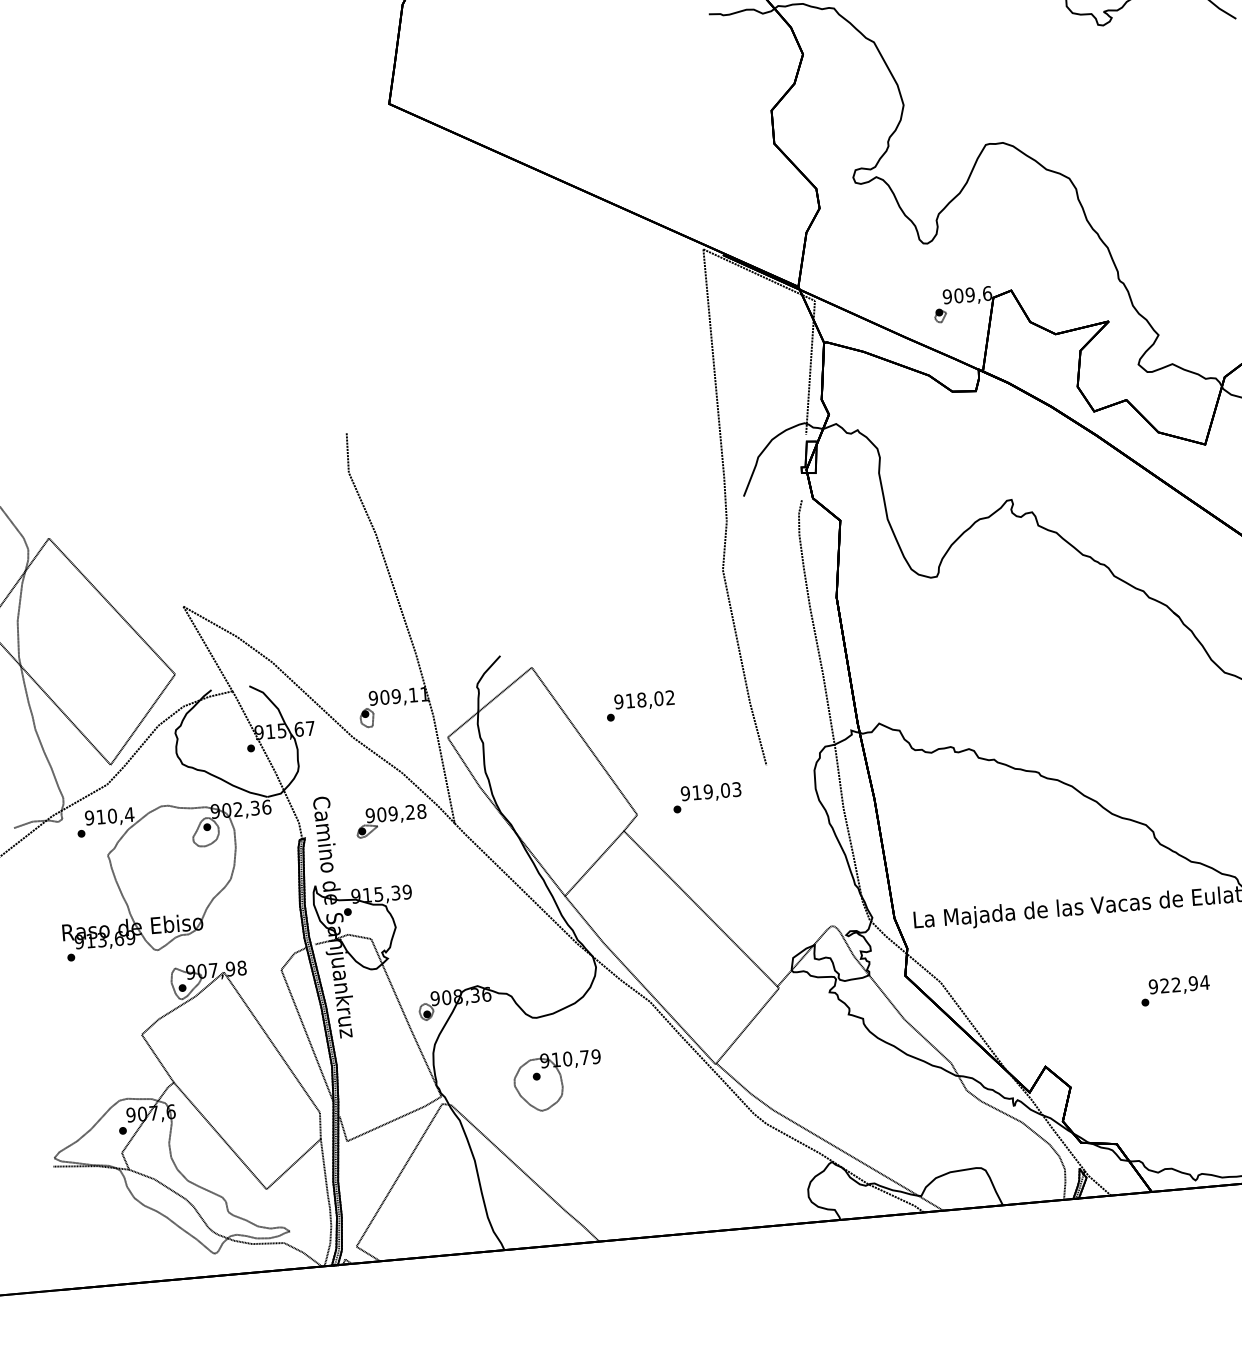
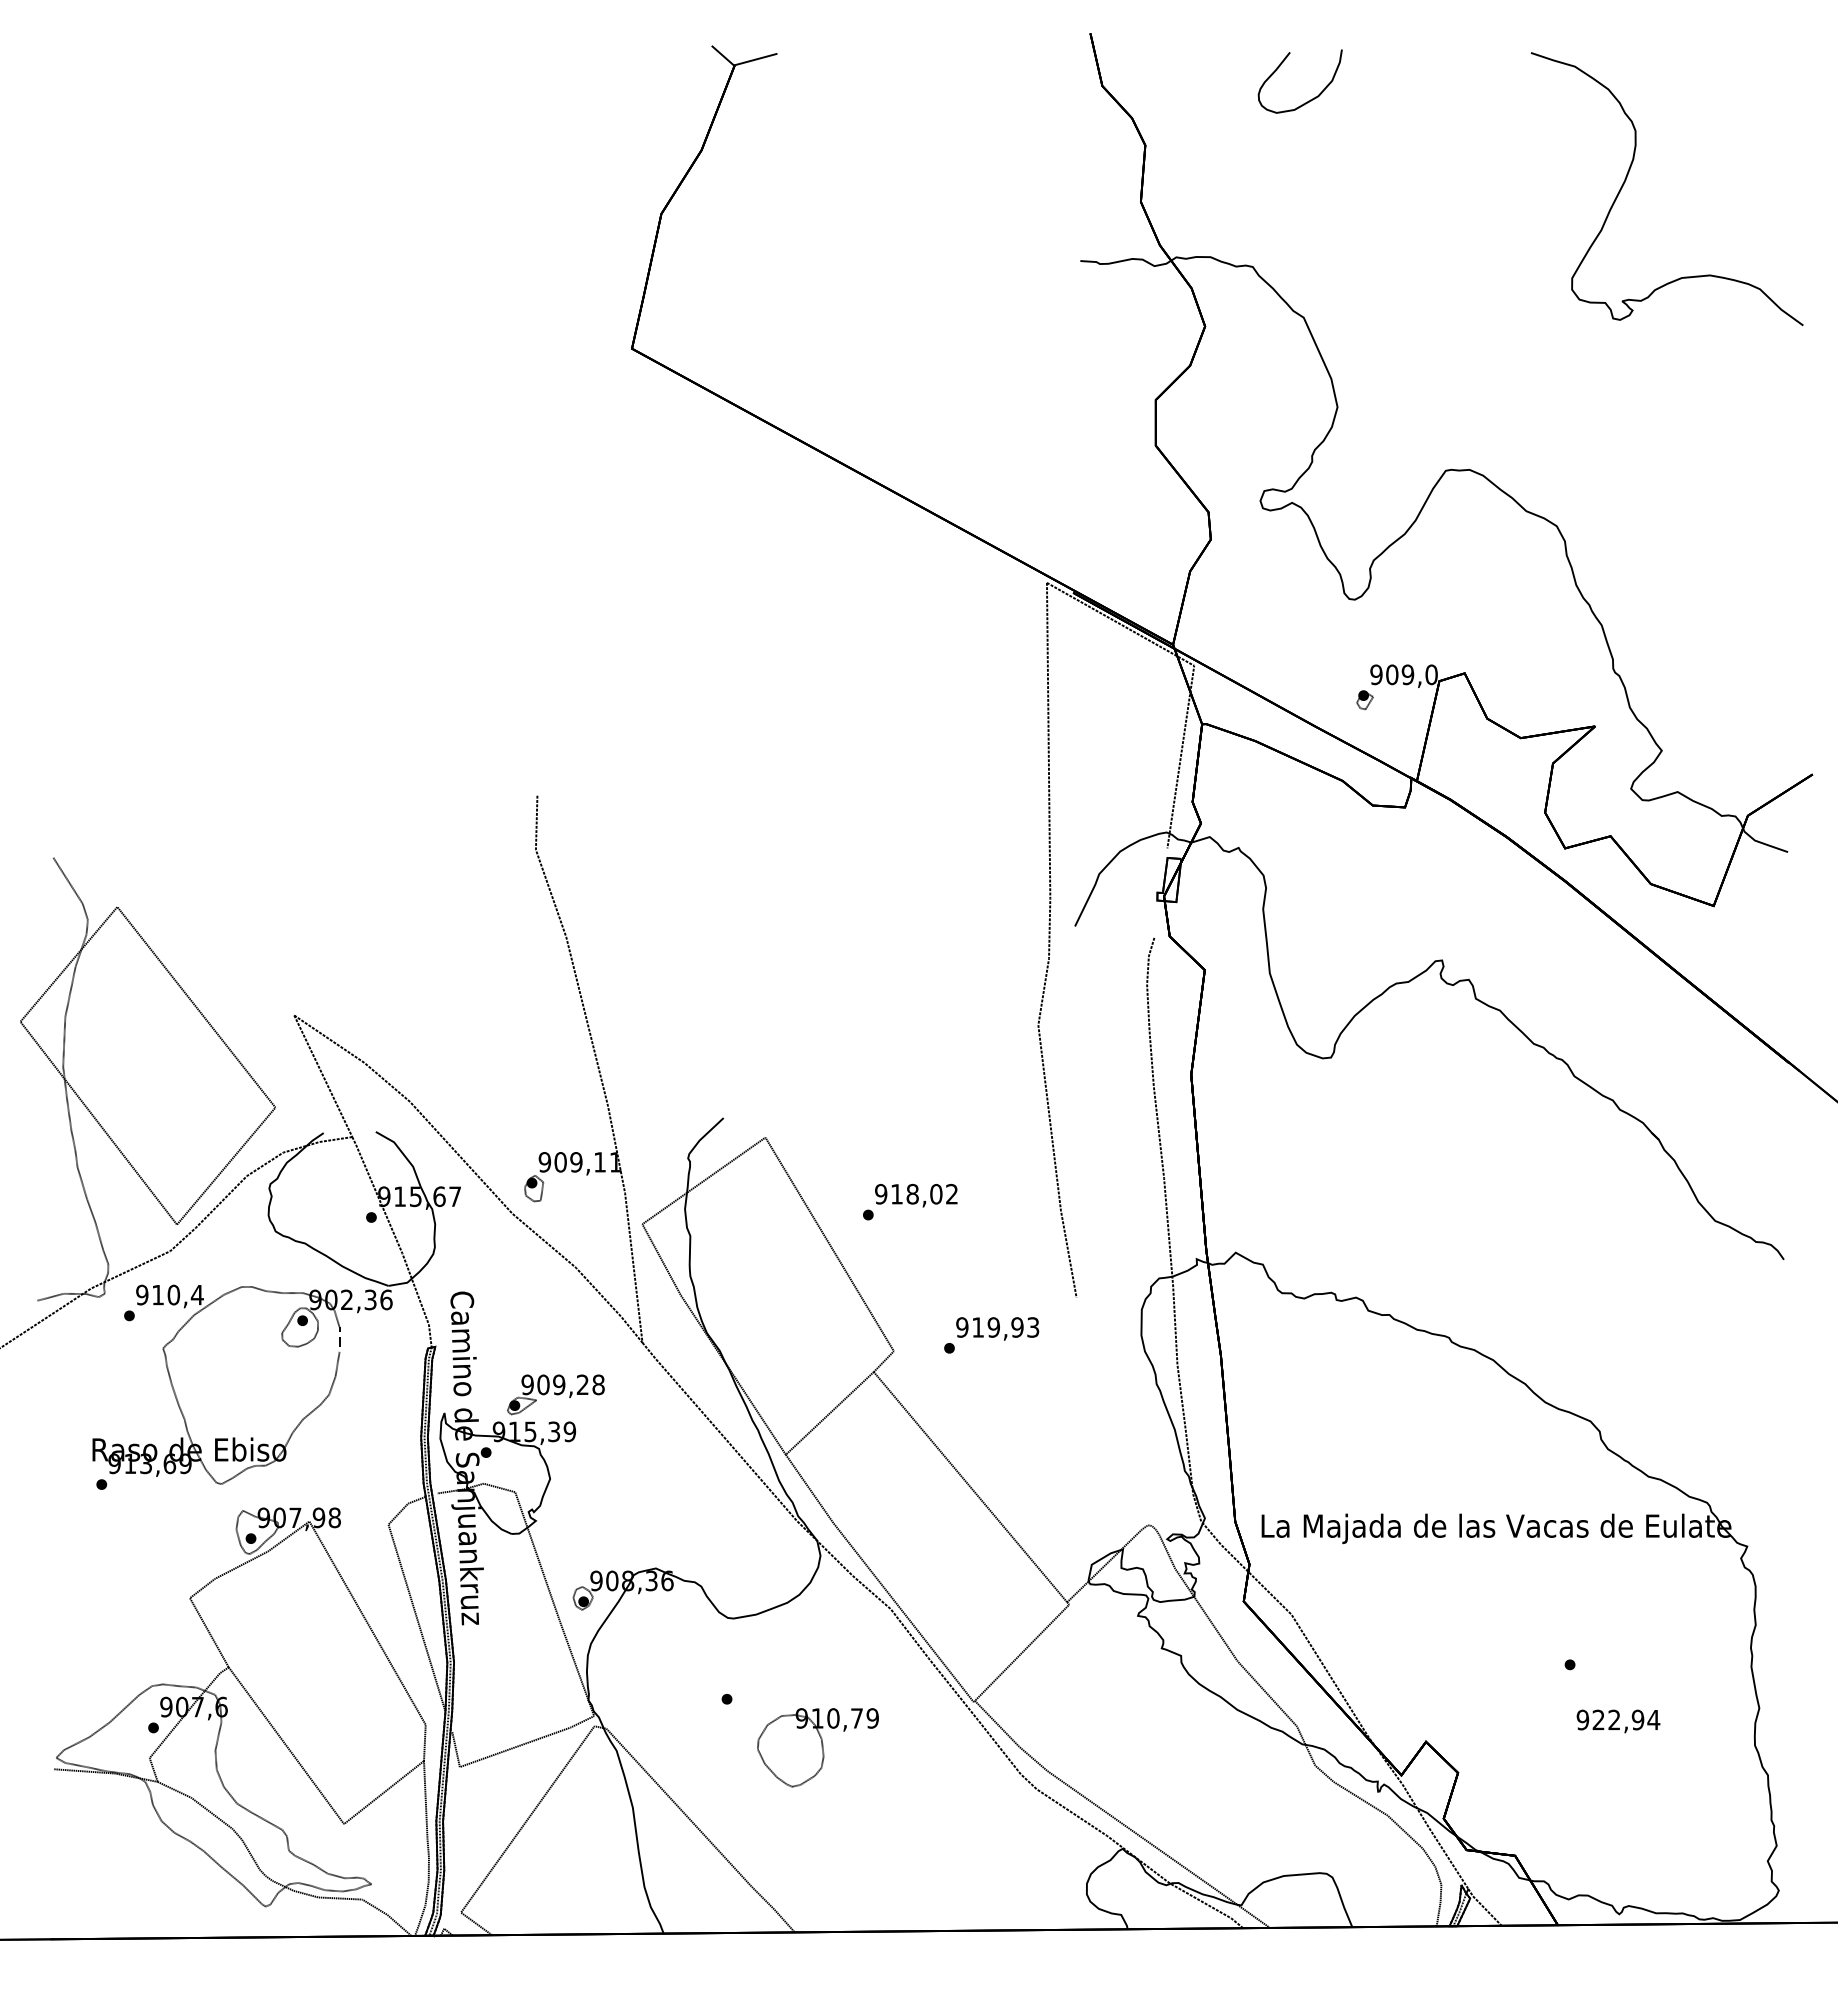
text: (987, 293) -> (1431, 674), 909,6 -> 909,0
text: (725, 790) -> (1017, 1327), 919,03 -> 919,93
part: (391, 821) -> (555, 1394), moved
text: (1179, 985) -> (1618, 1721), moved
part: (557, 1080) -> (817, 1747), moved

